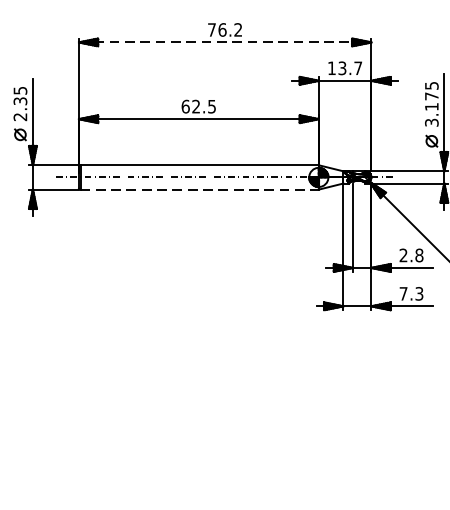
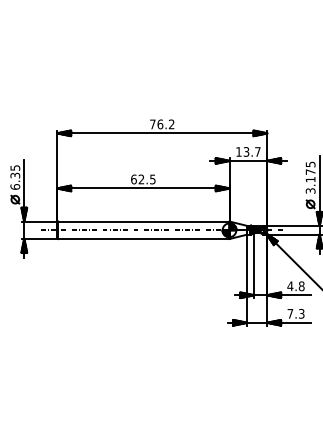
line: (225, 42) -> (162, 133), dashed -> solid
text: (20, 116) -> (15, 186), 2.35 -> 6.35
line: (198, 190) -> (143, 239), dashed -> solid
text: (403, 255) -> (290, 286), 2.8 -> 4.8

